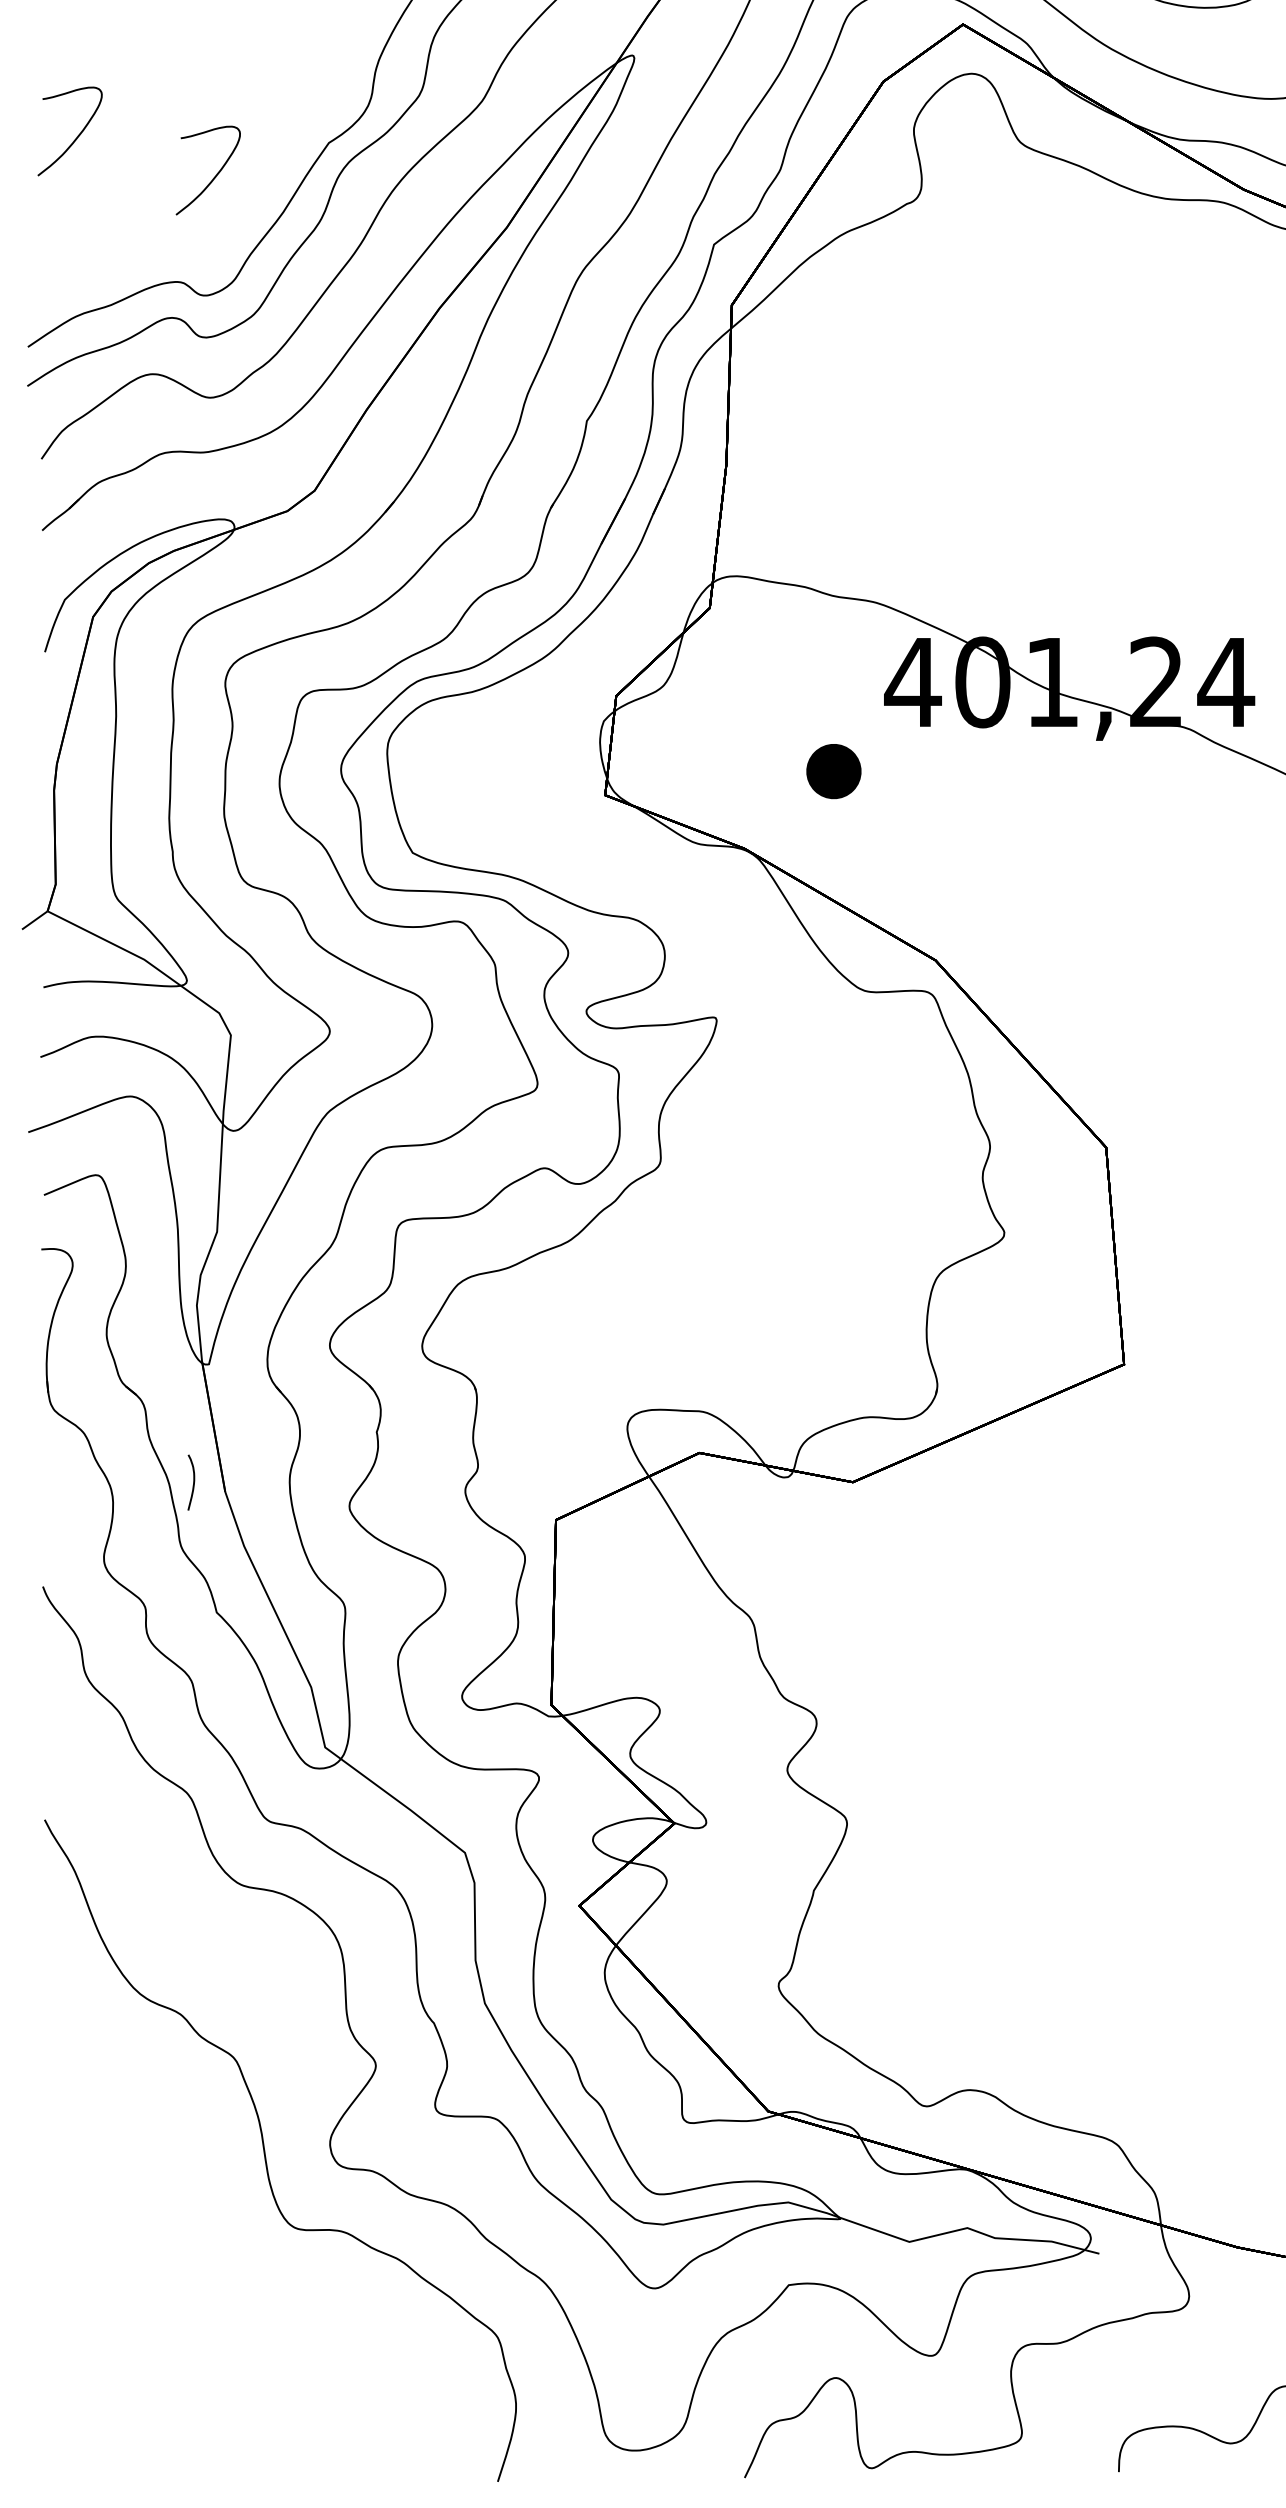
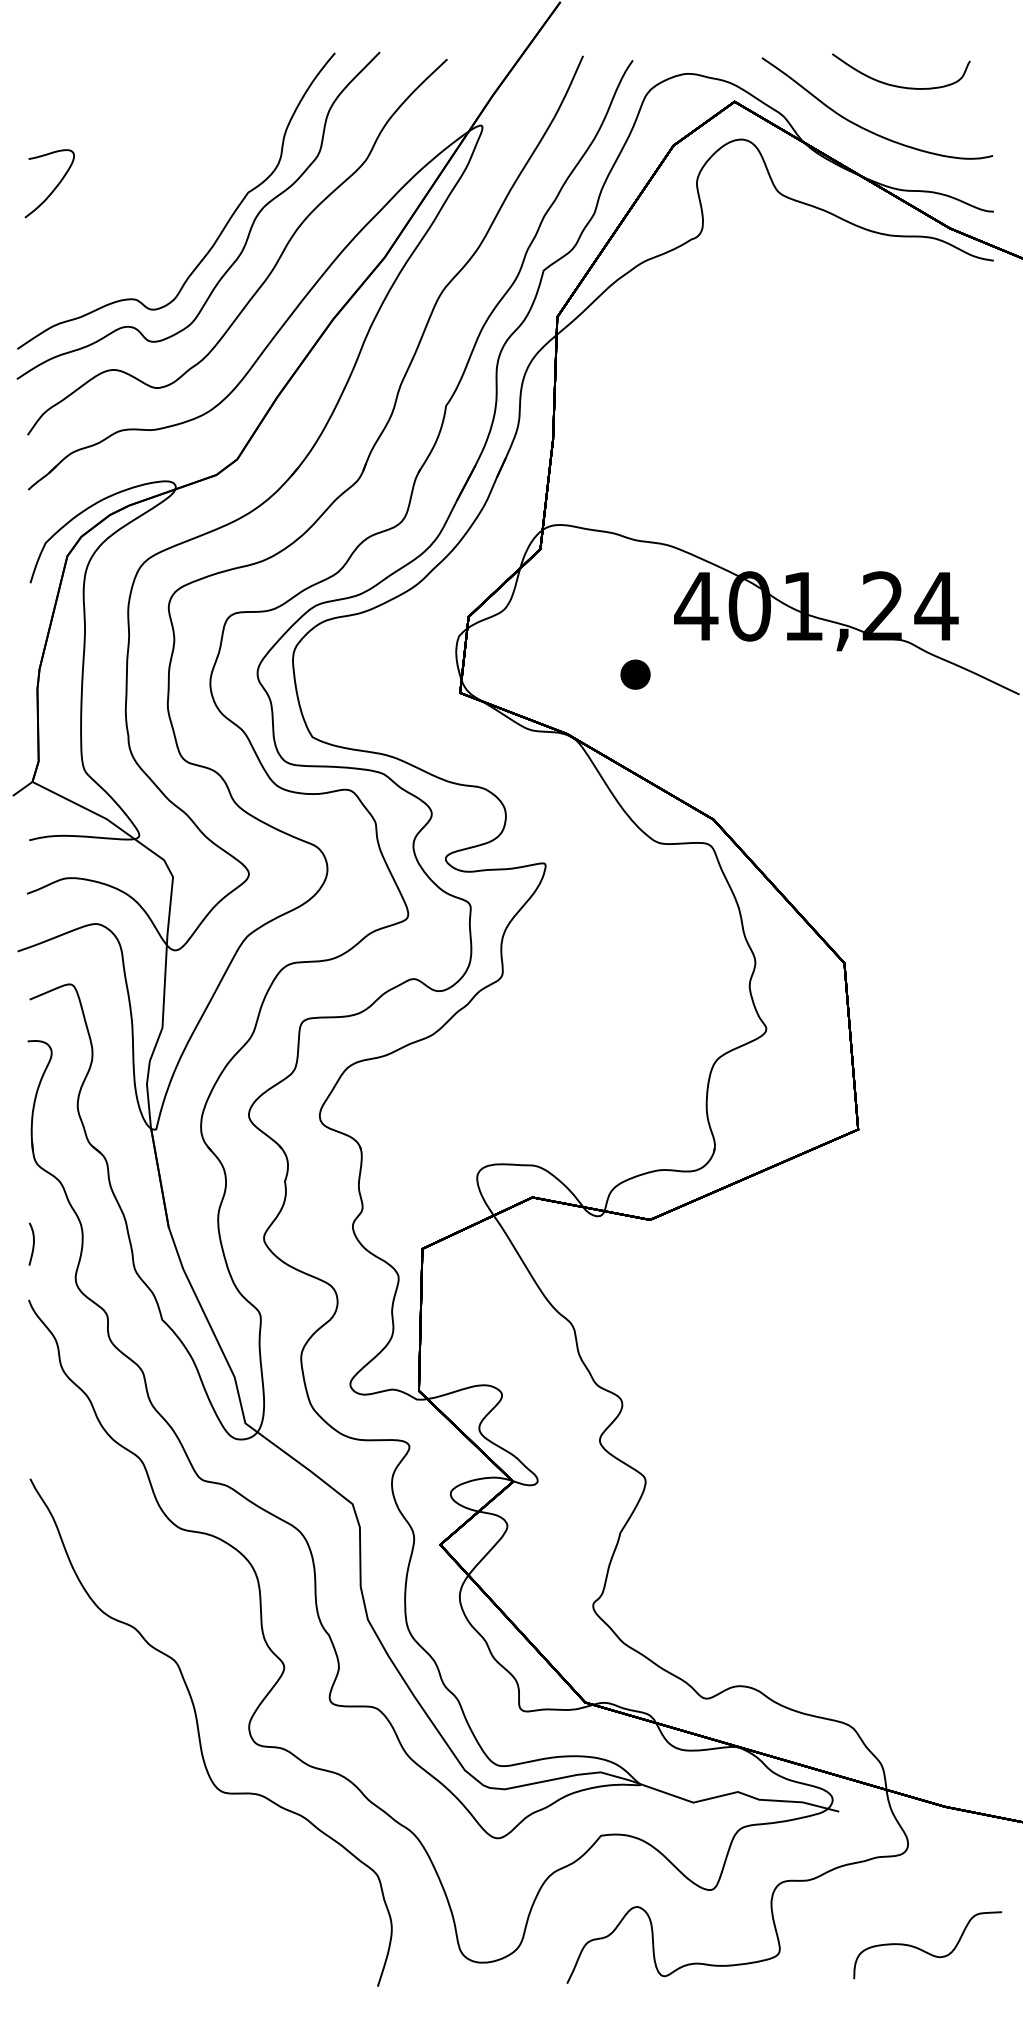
curve: (214, 175) -> (160, 217), removed
part: (833, 771) -> (635, 674), size x0.71
curve: (192, 1483) -> (32, 1244), moved

